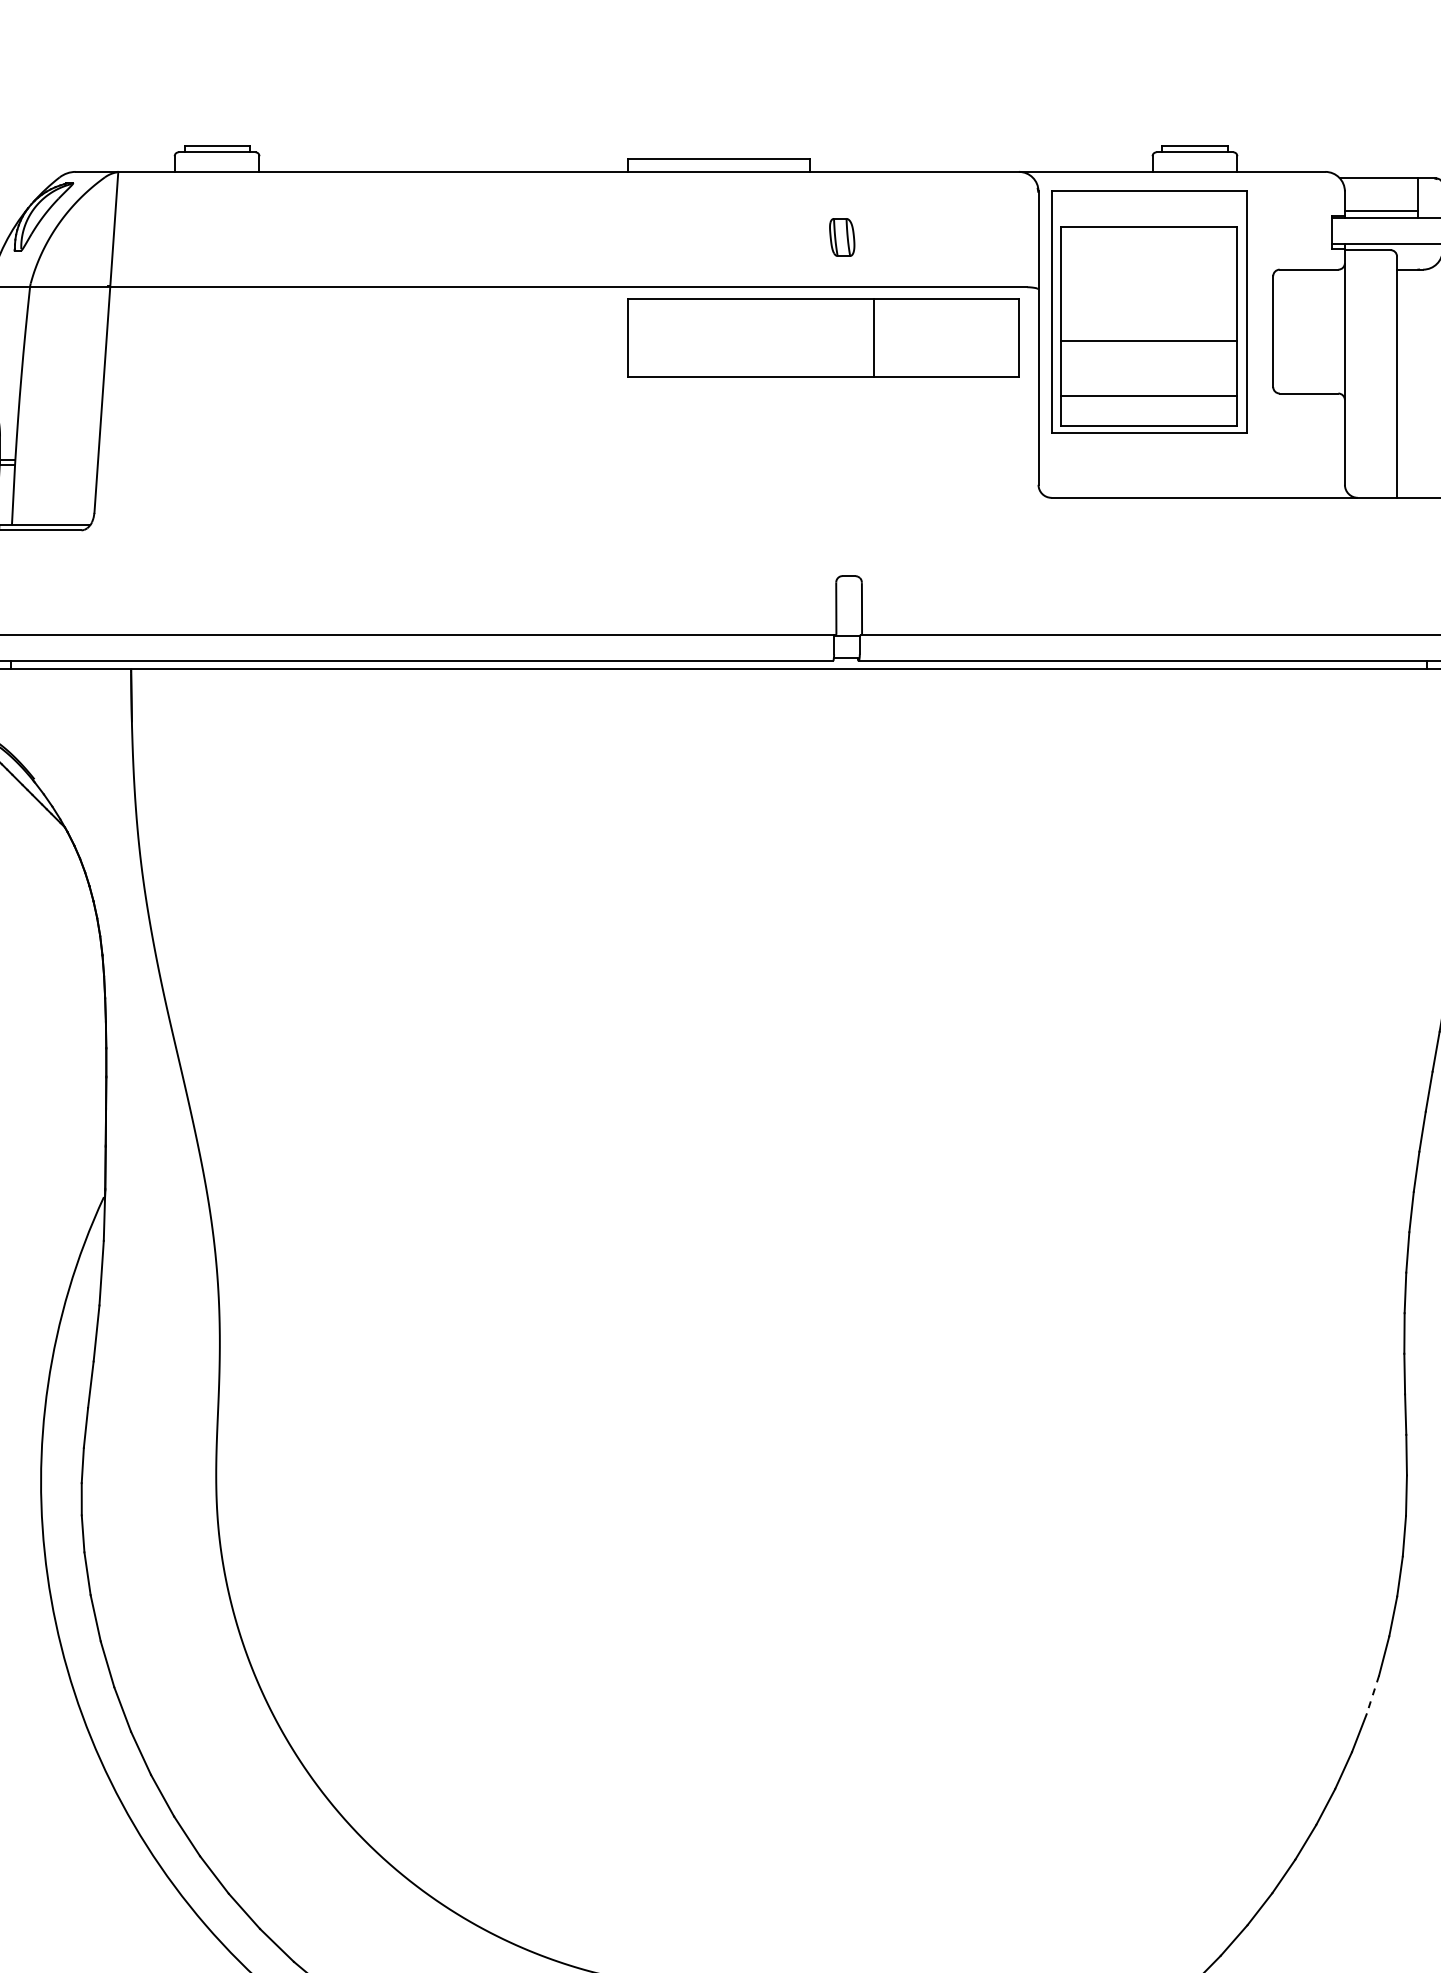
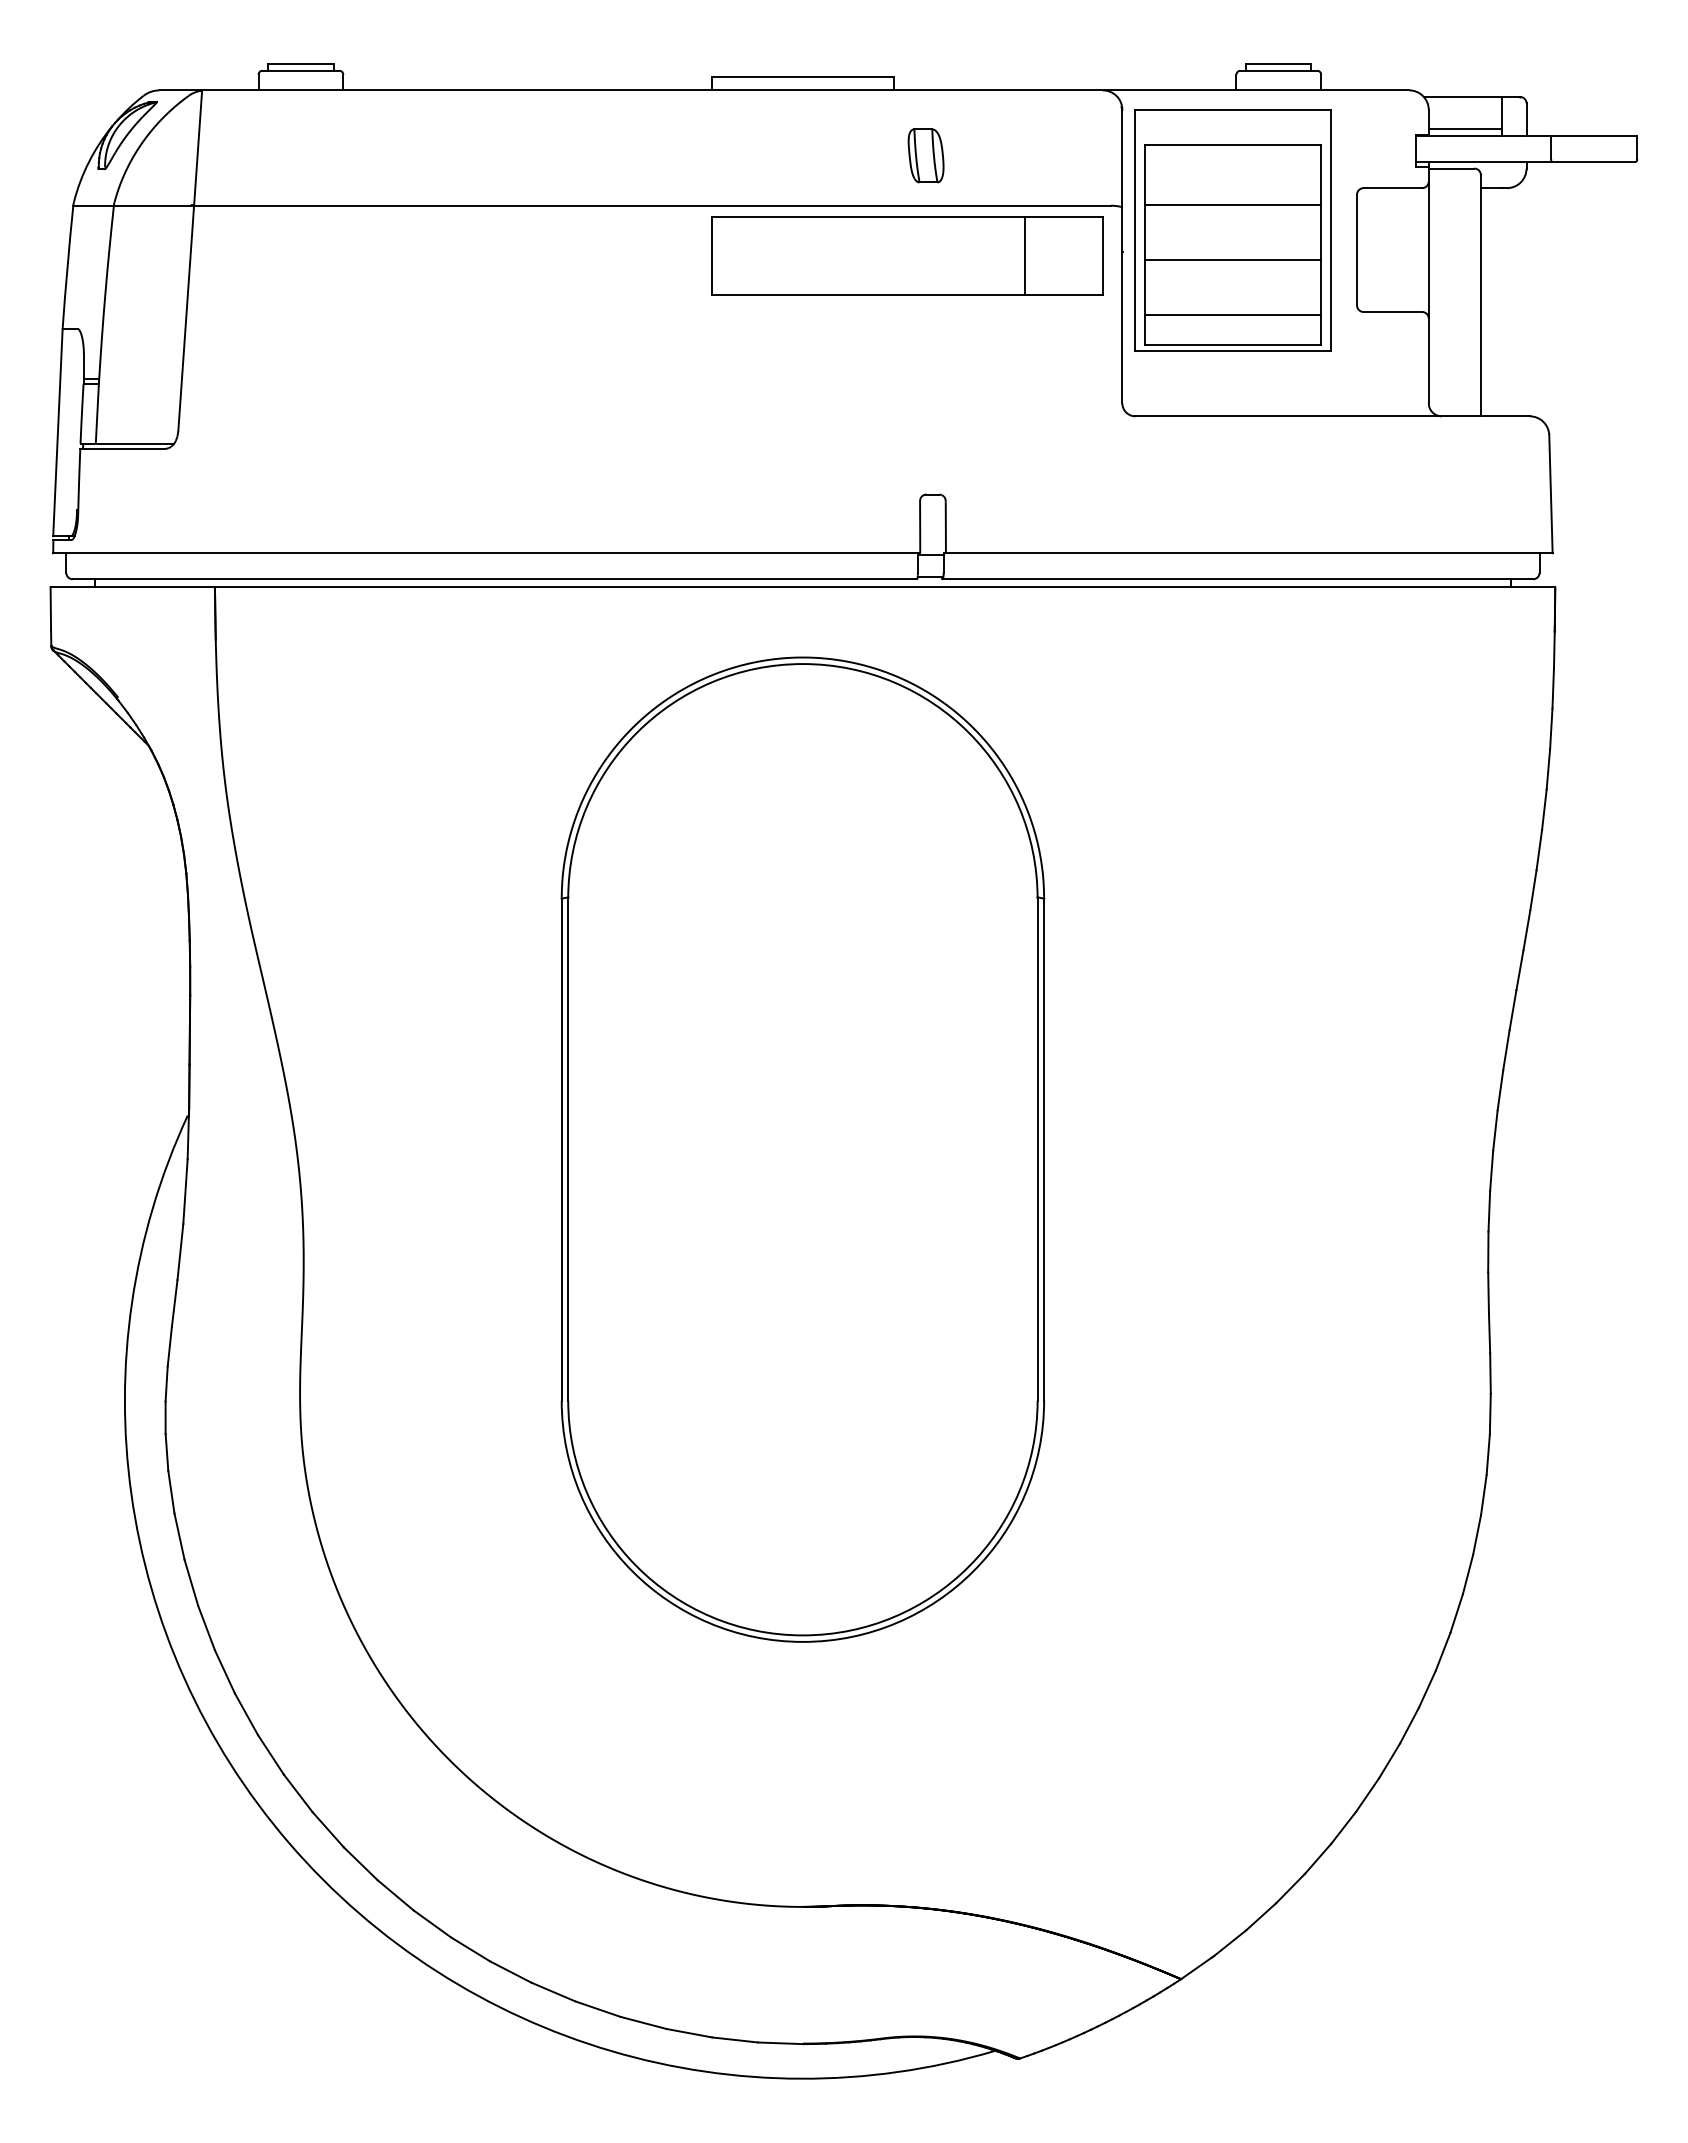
part: (841, 237) -> (925, 155), size x1.43
line: (1149, 287) -> (1233, 205), added
line: (873, 338) -> (1024, 256), moved
part: (718, 1231) -> (802, 1149), added
line: (1372, 1695) -> (1456, 1613), dashed -> solid

